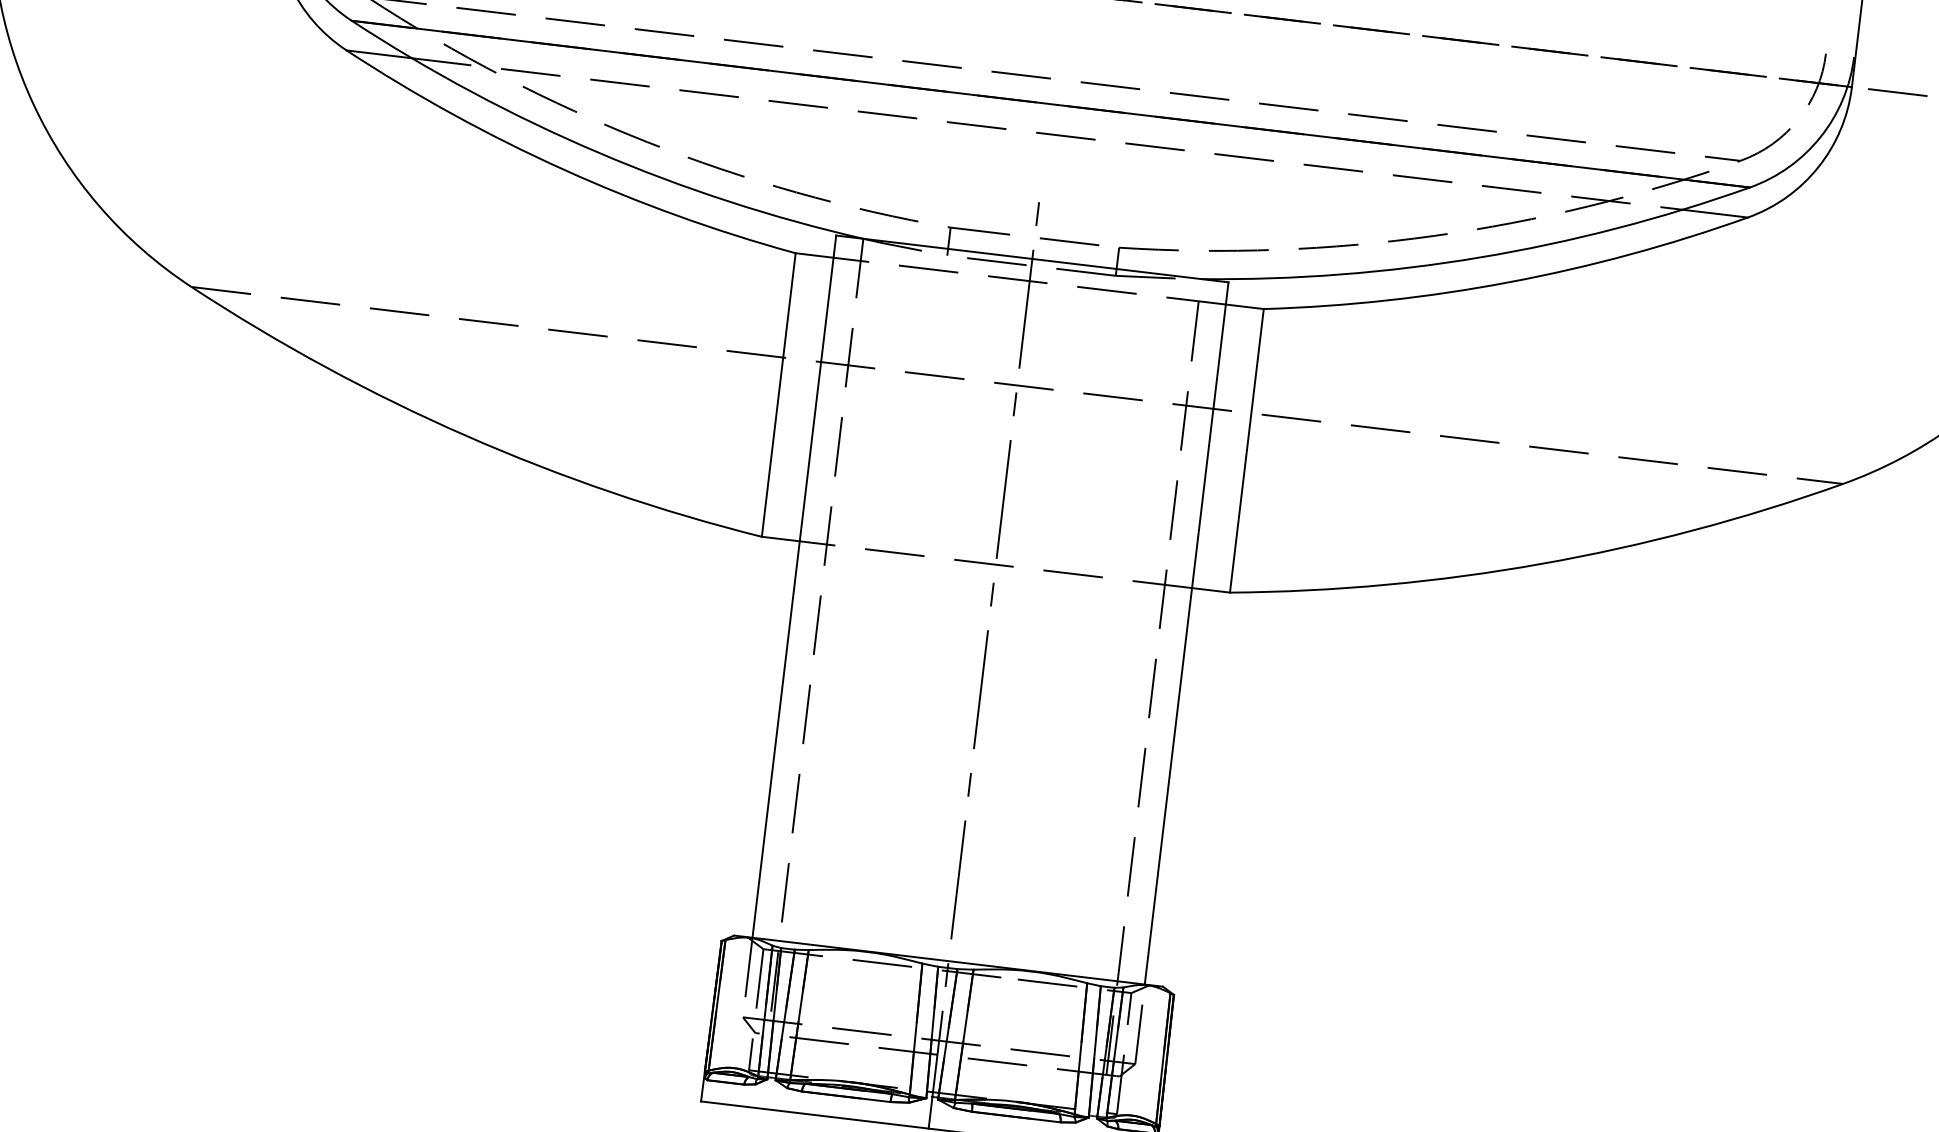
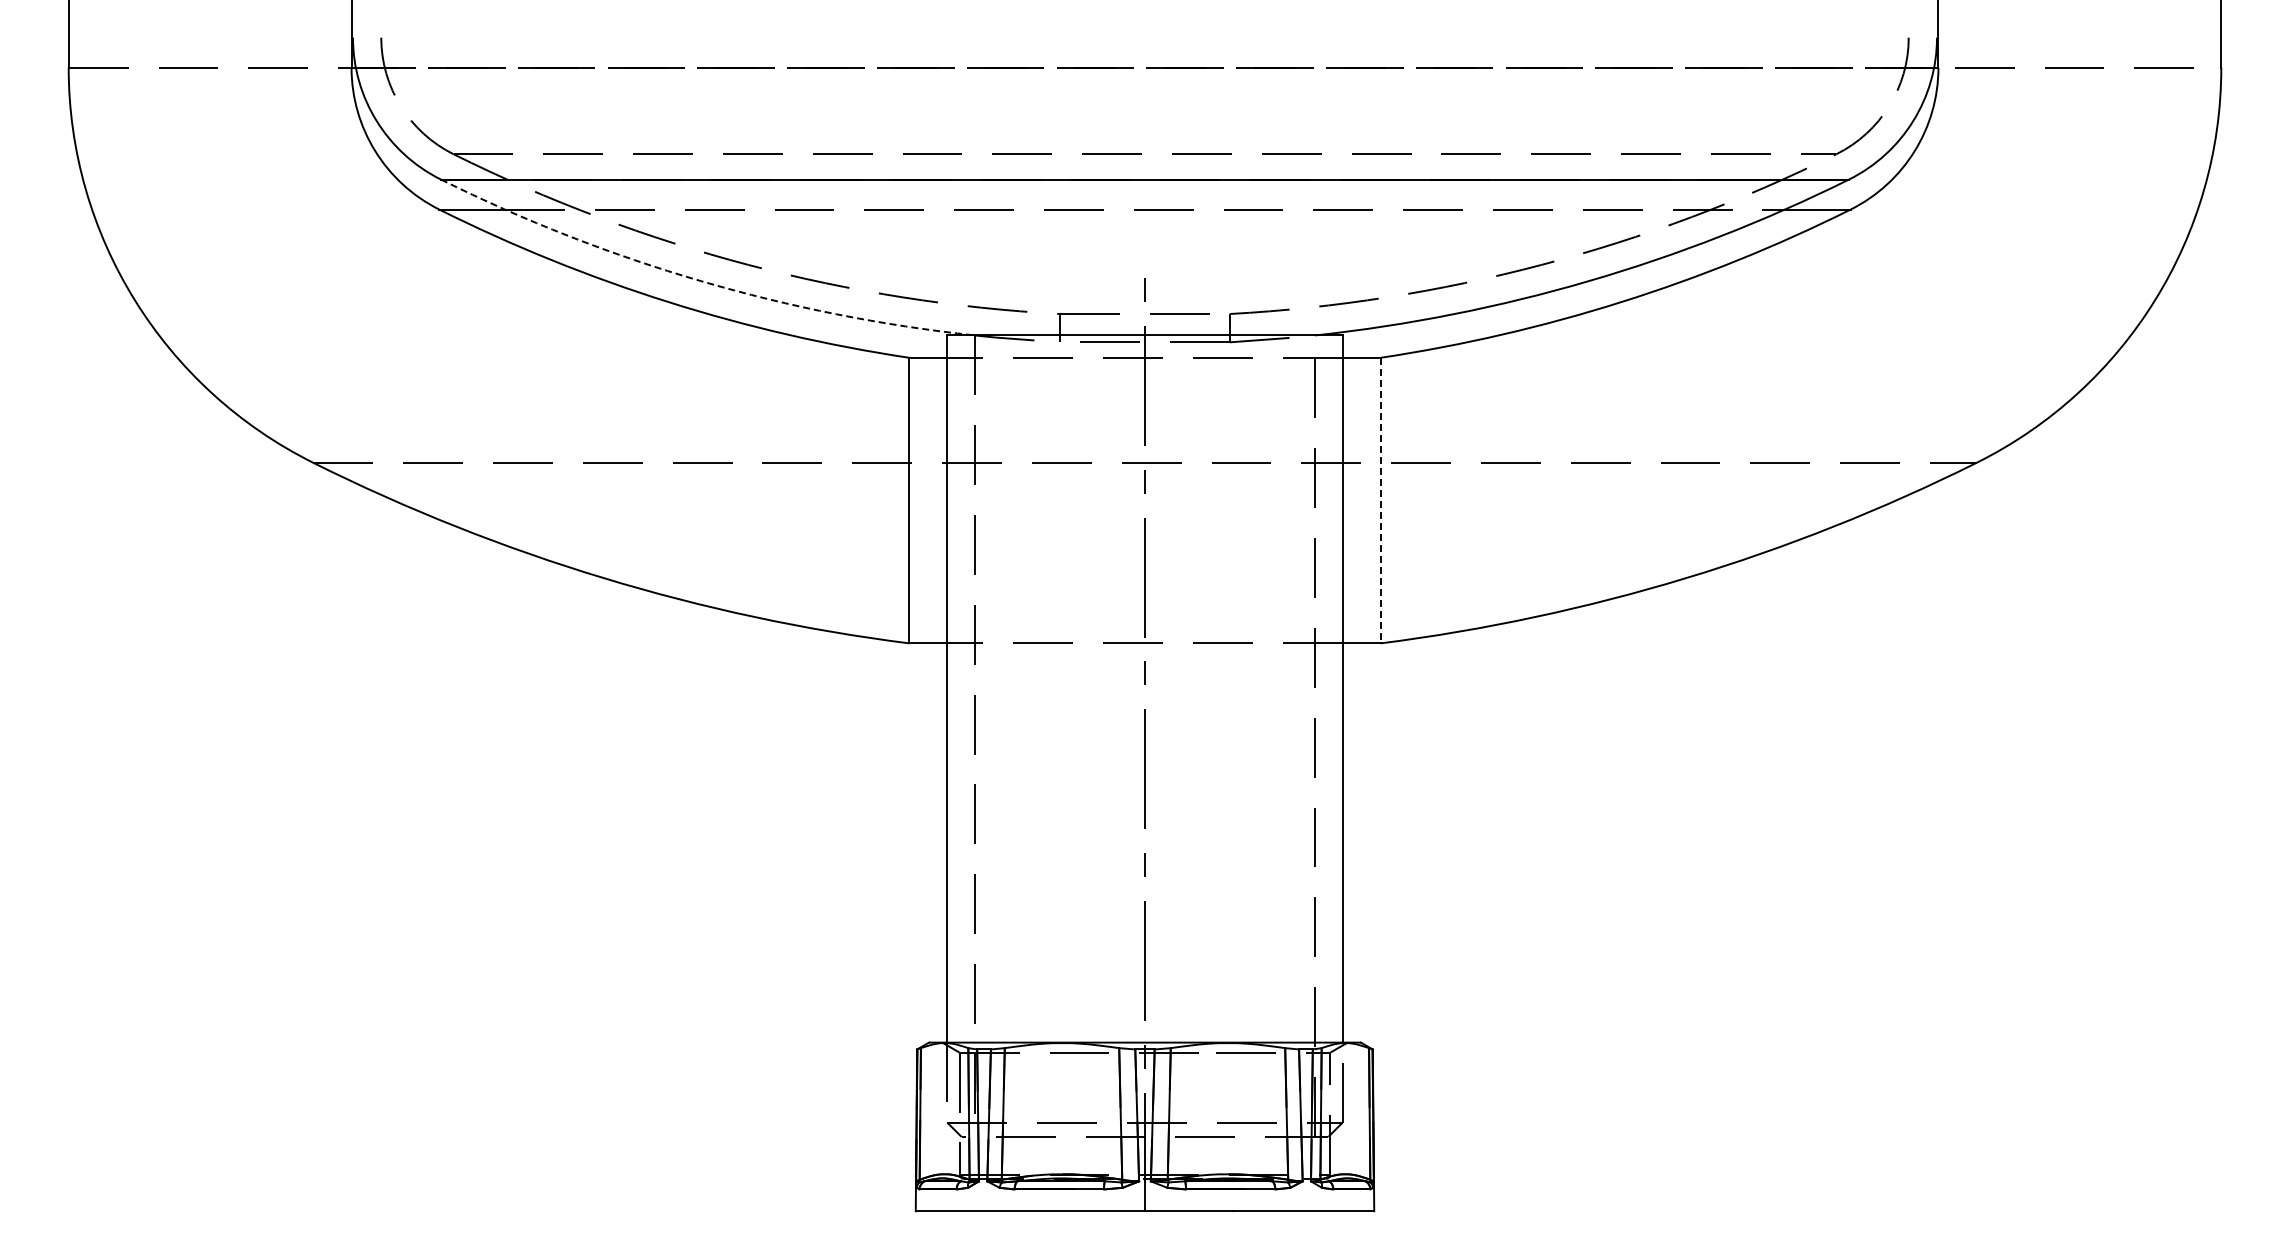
arc: (597, 152) -> (700, 281), solid -> dashed
line: (1246, 450) -> (1380, 500), solid -> dashed

